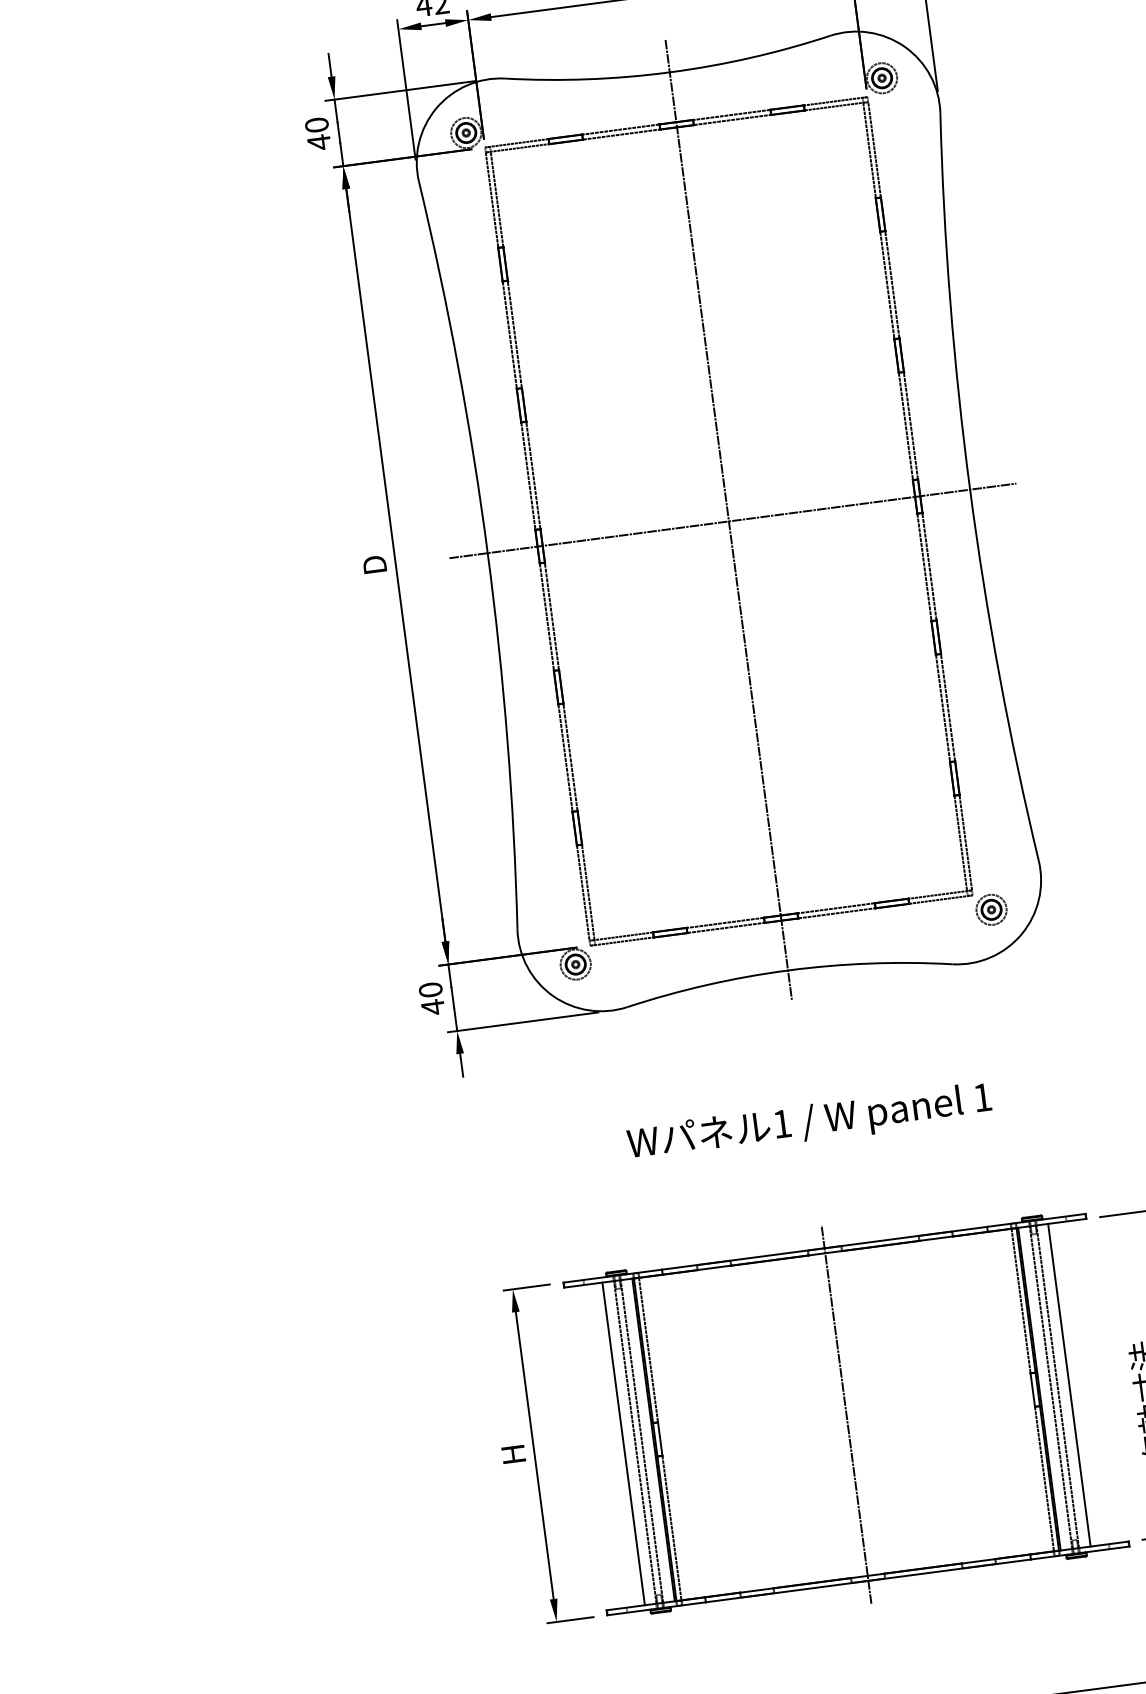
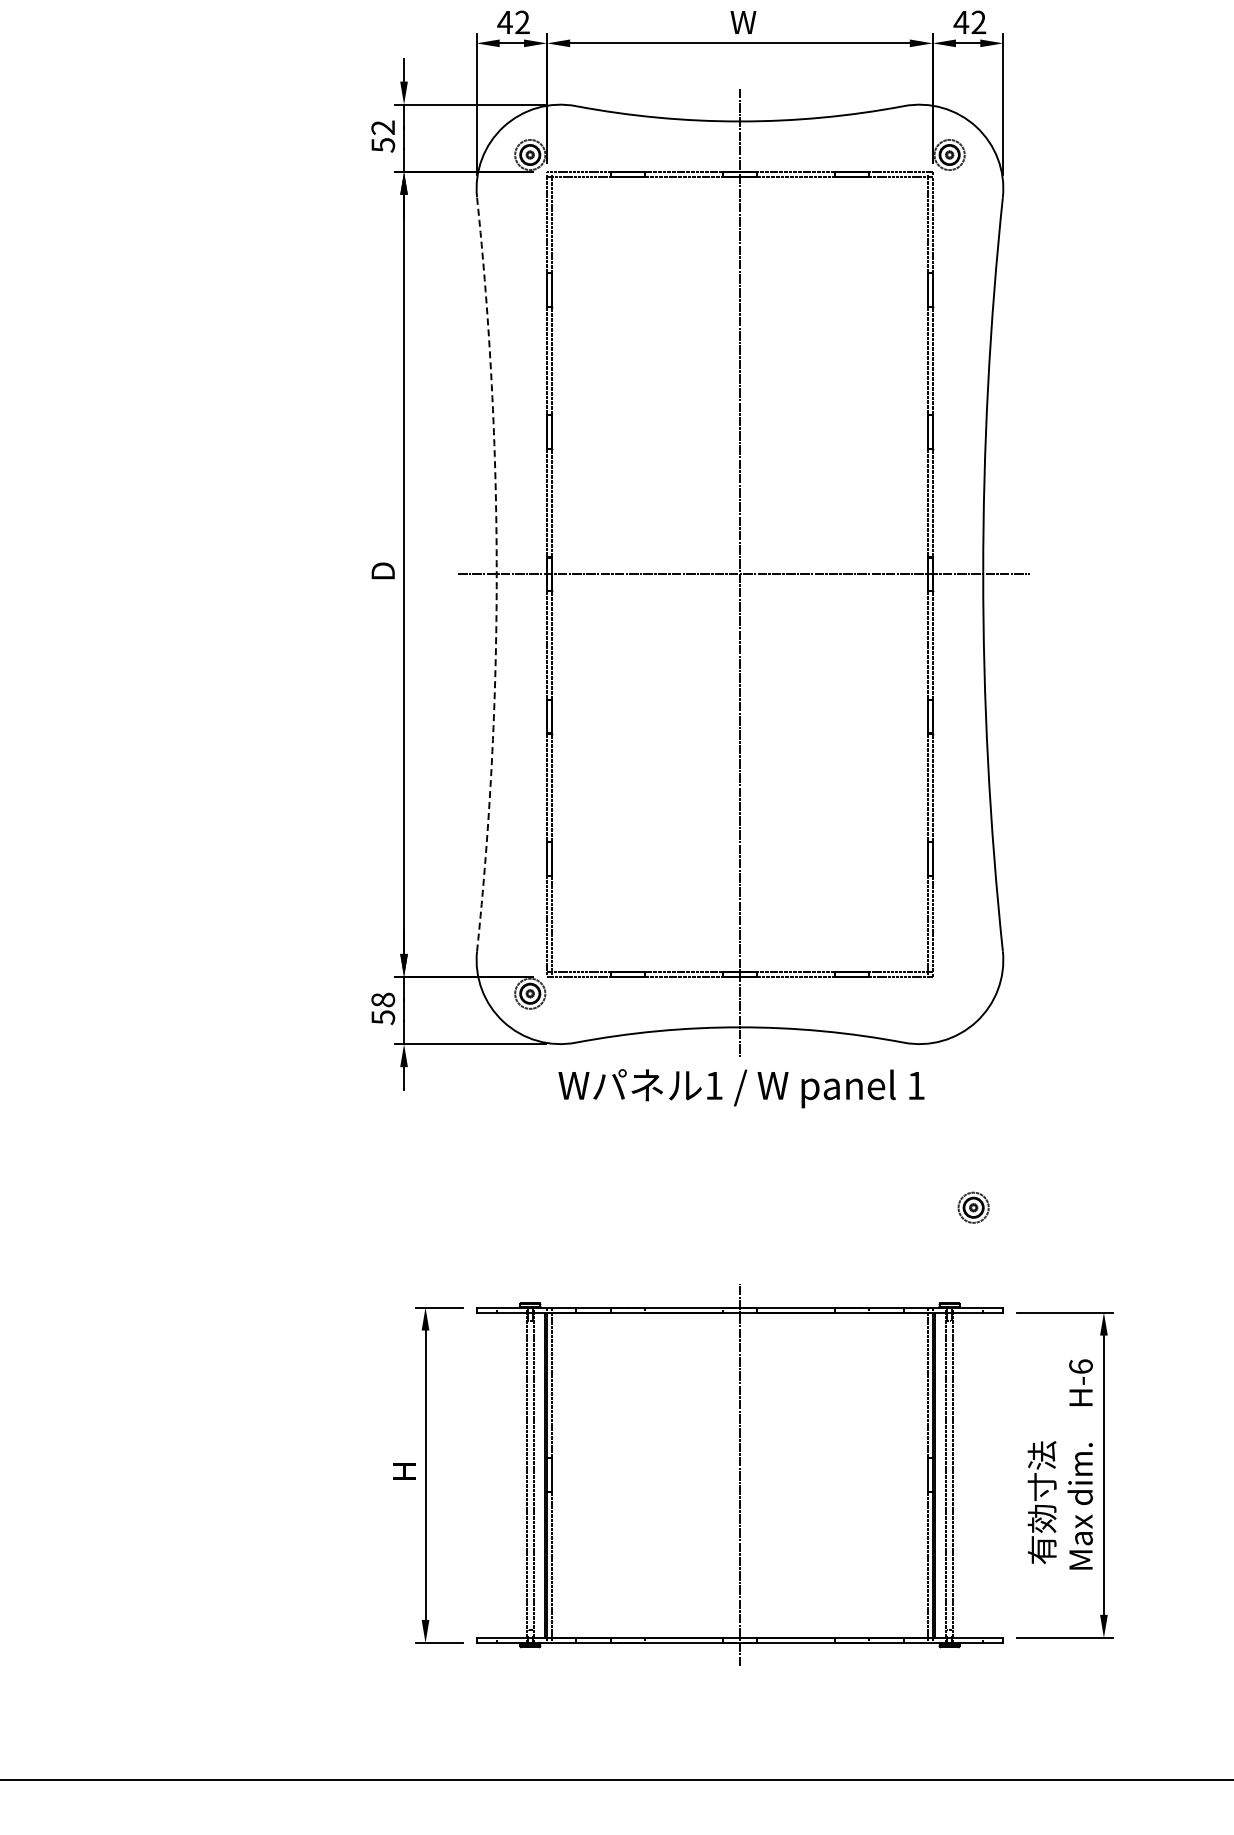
text: (318, 133) -> (383, 136), 40 -> 52
arc: (487, 553) -> (496, 574), solid -> dashed
part: (991, 909) -> (973, 1207), moved
text: (432, 998) -> (383, 1008), 40 -> 58
text: (809, 1123) -> (741, 1088), moved
line: (1069, 1384) -> (964, 1474), removed
line: (623, 1443) -> (515, 1474), removed

